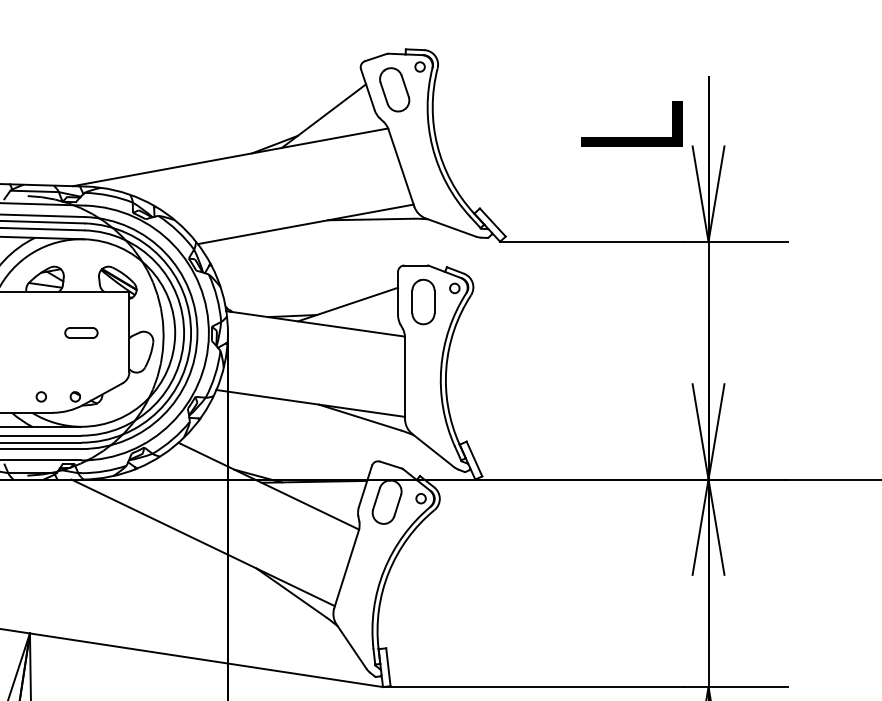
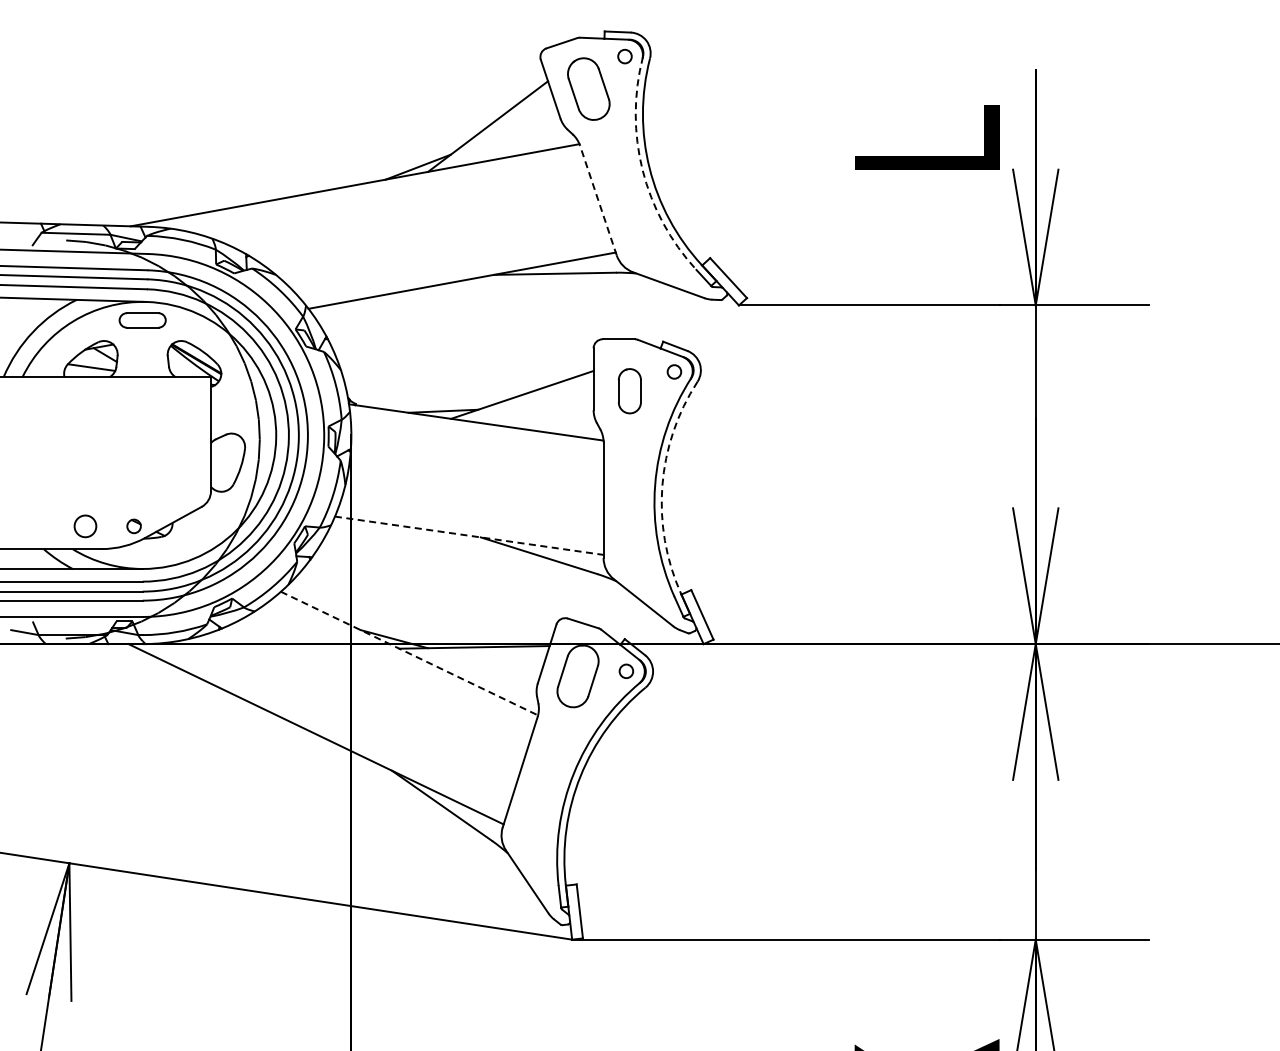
arc: (432, 146) -> (642, 170), solid -> dashed
line: (401, 168) -> (598, 200), solid -> dashed
part: (423, 301) -> (629, 390), size x0.7
part: (81, 333) -> (142, 320), moved
arc: (446, 368) -> (662, 485), solid -> dashed
circle: (41, 396) -> (85, 526), size x1.6
line: (310, 403) -> (469, 535), solid -> dashed
line: (268, 486) -> (409, 653), solid -> dashed

